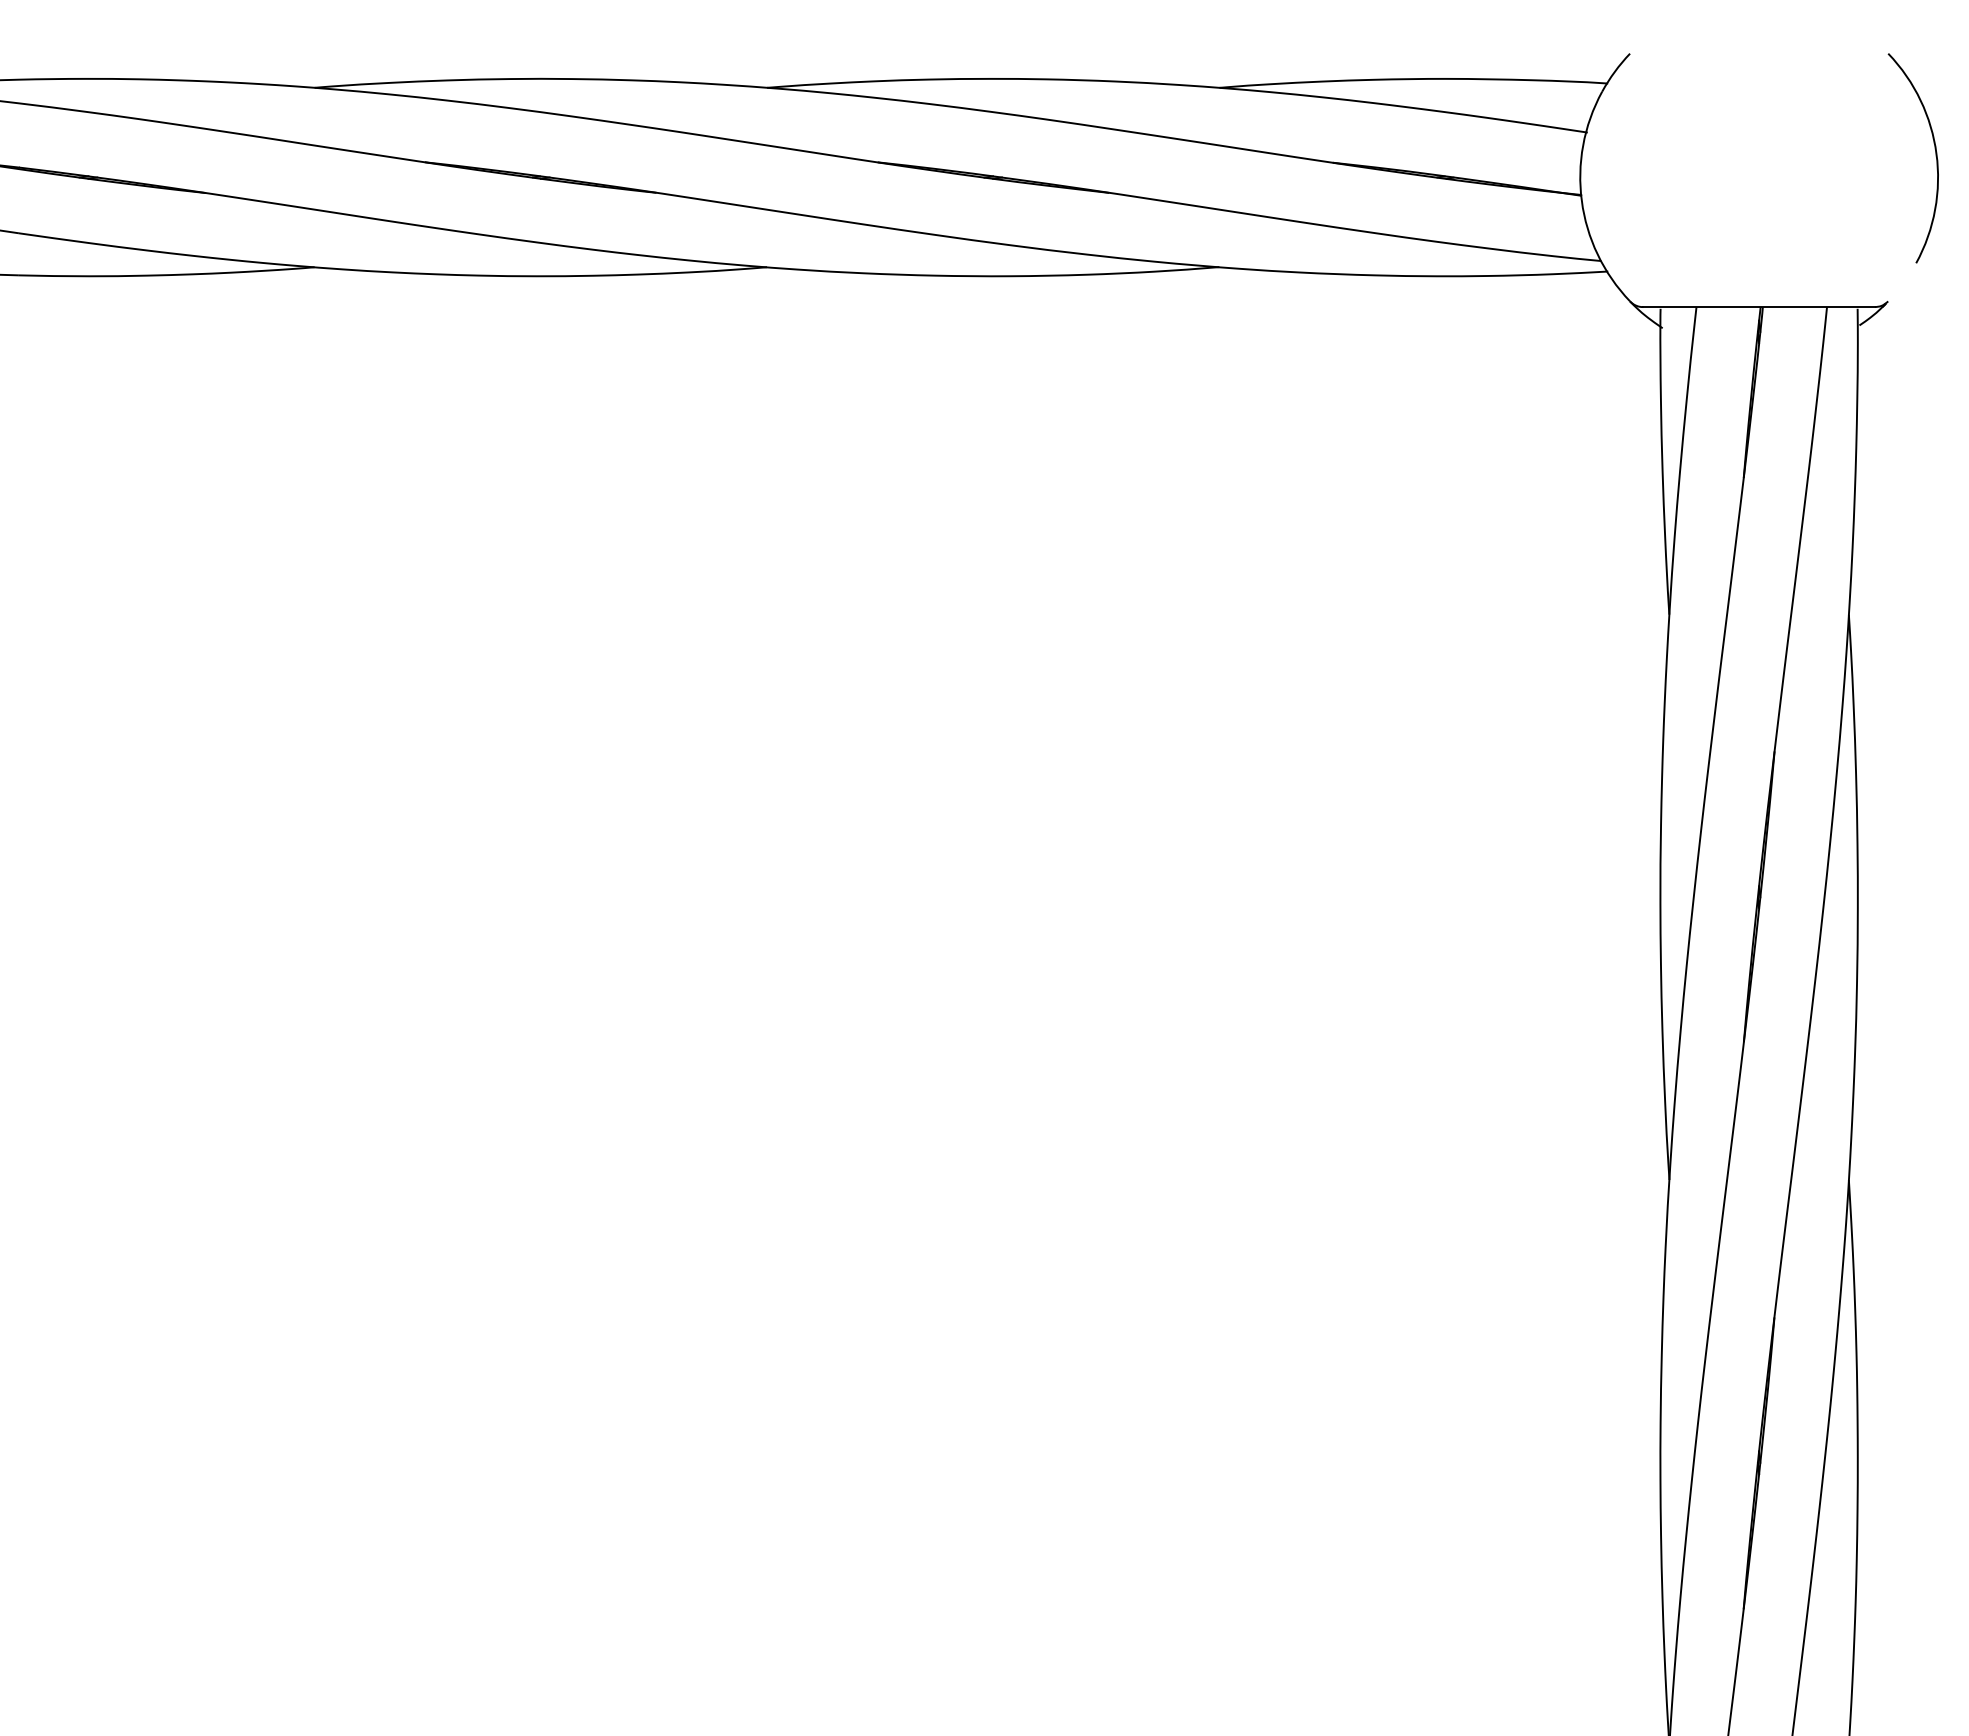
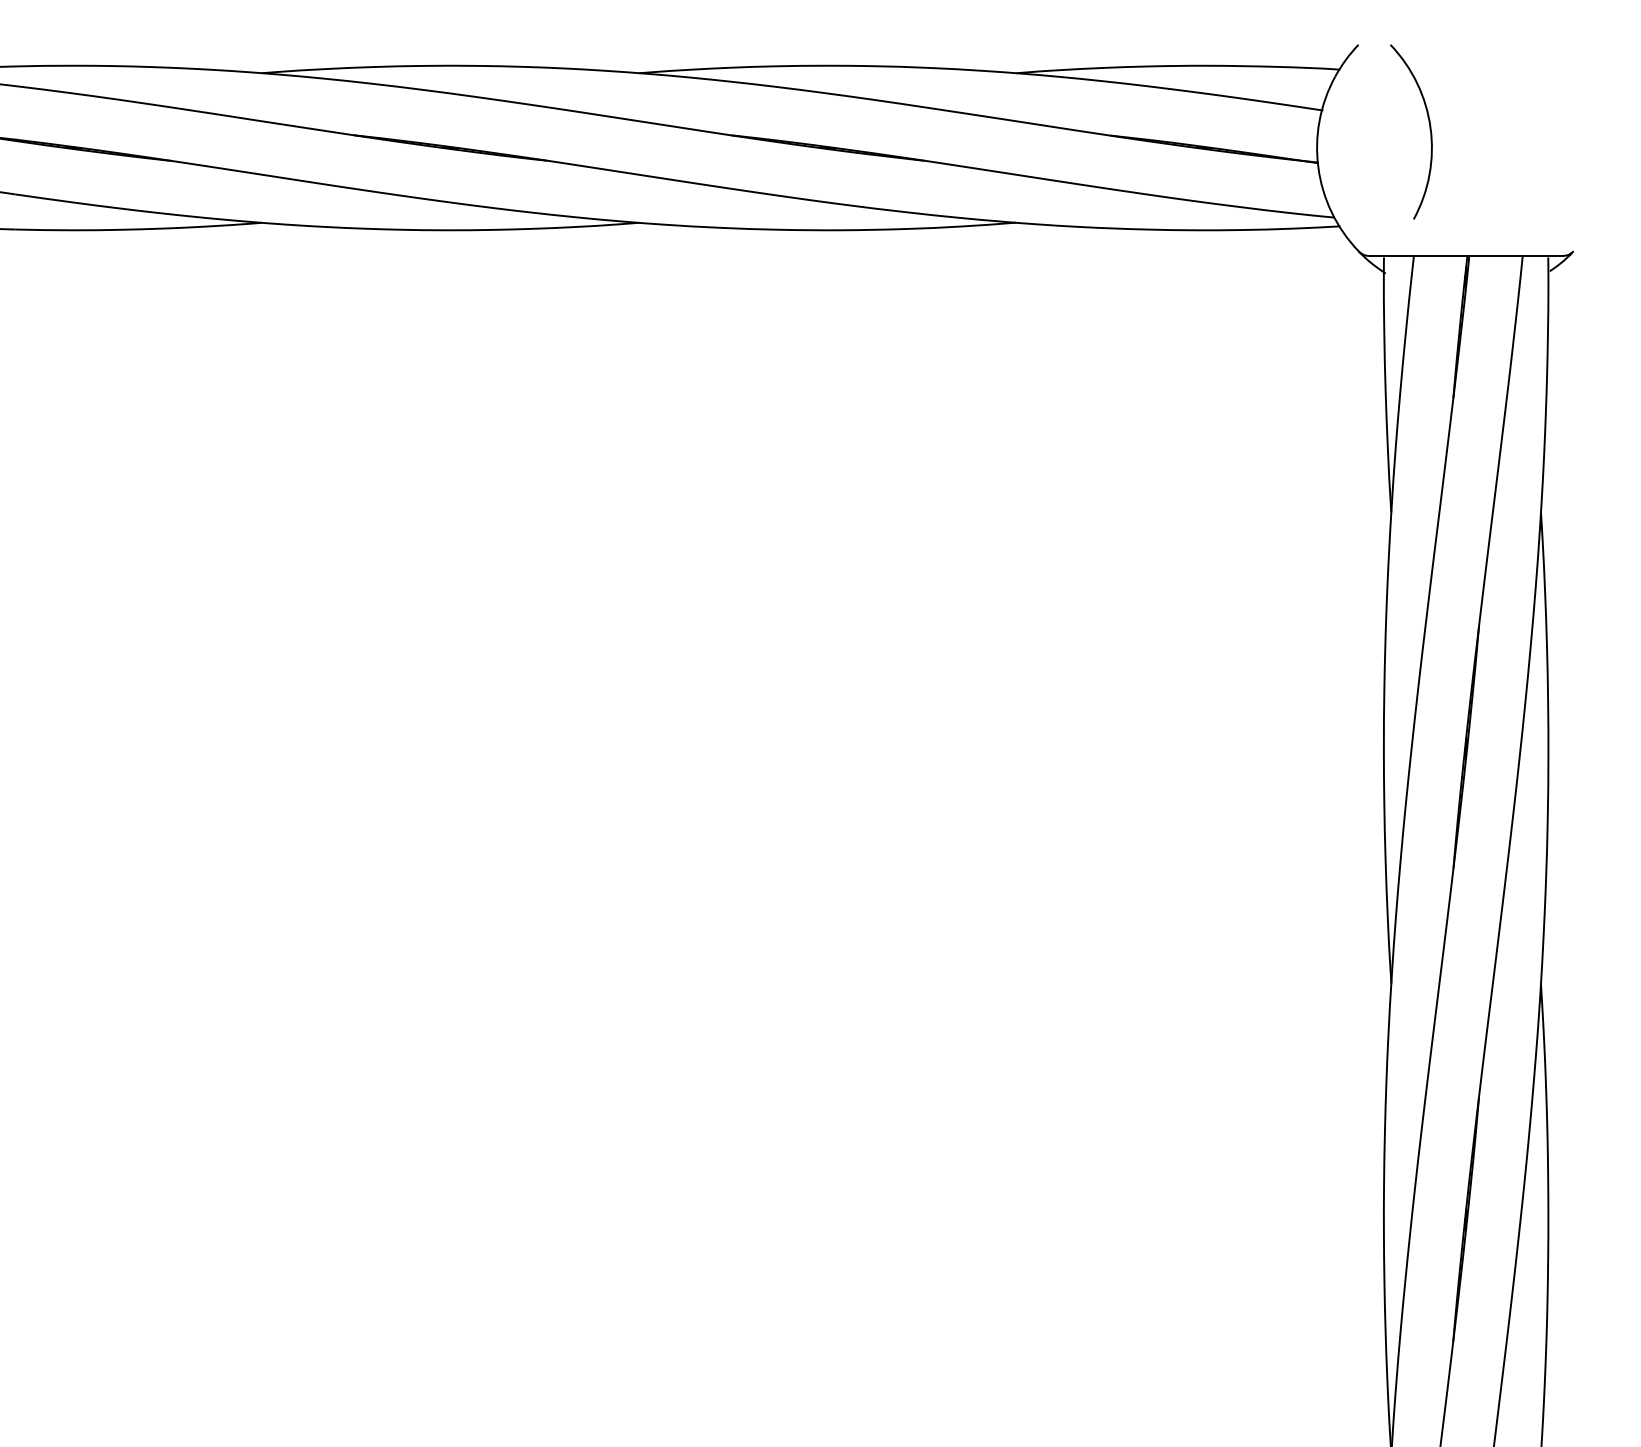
arc: (1935, 156) -> (1429, 130), moved

